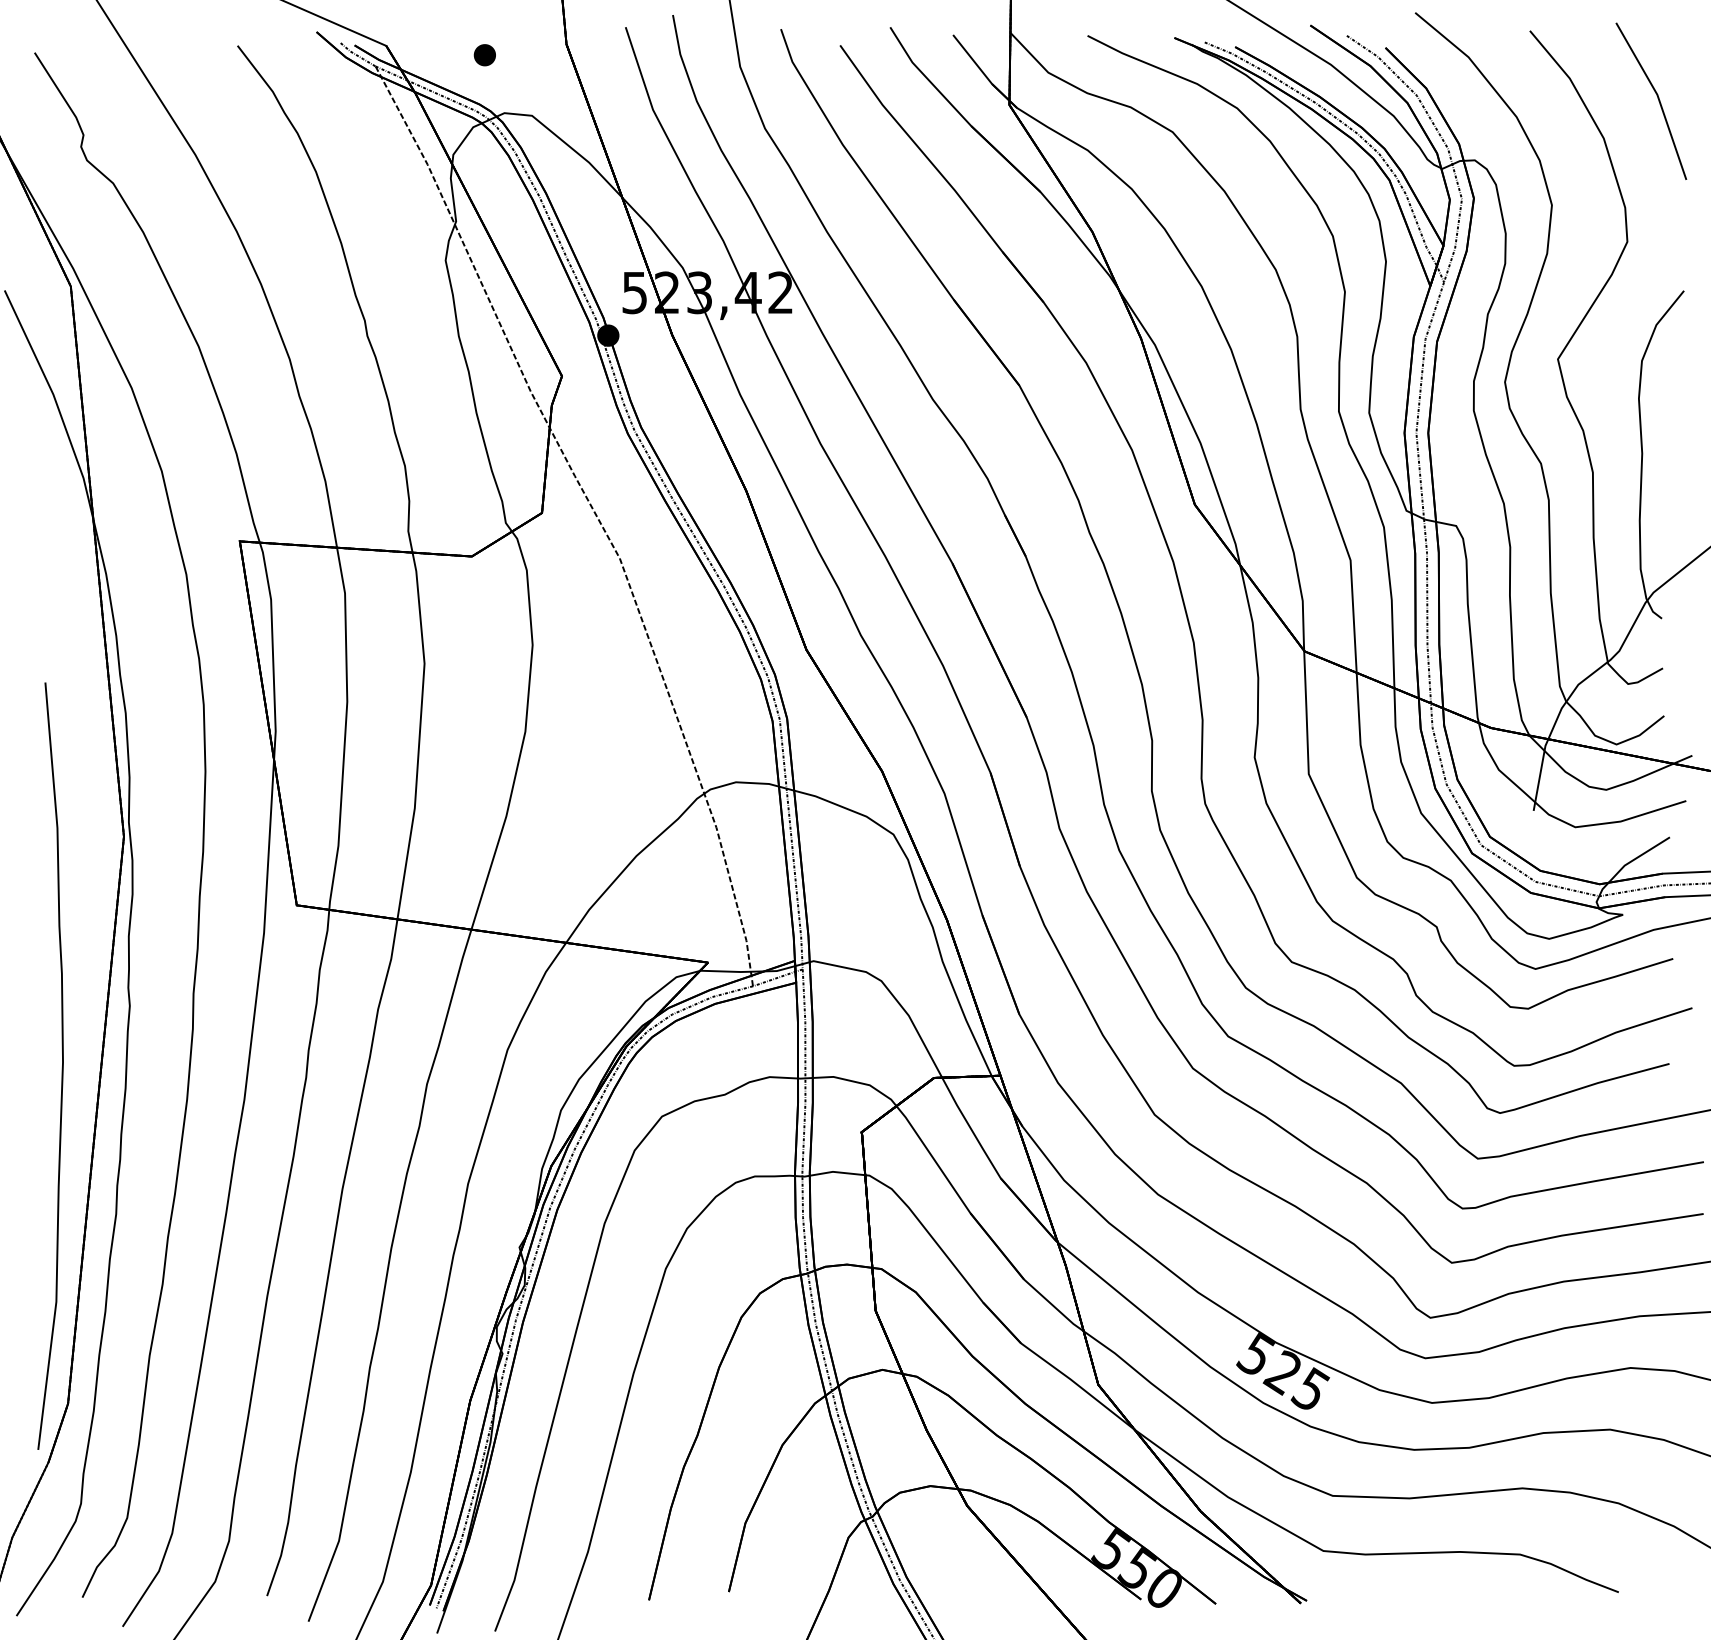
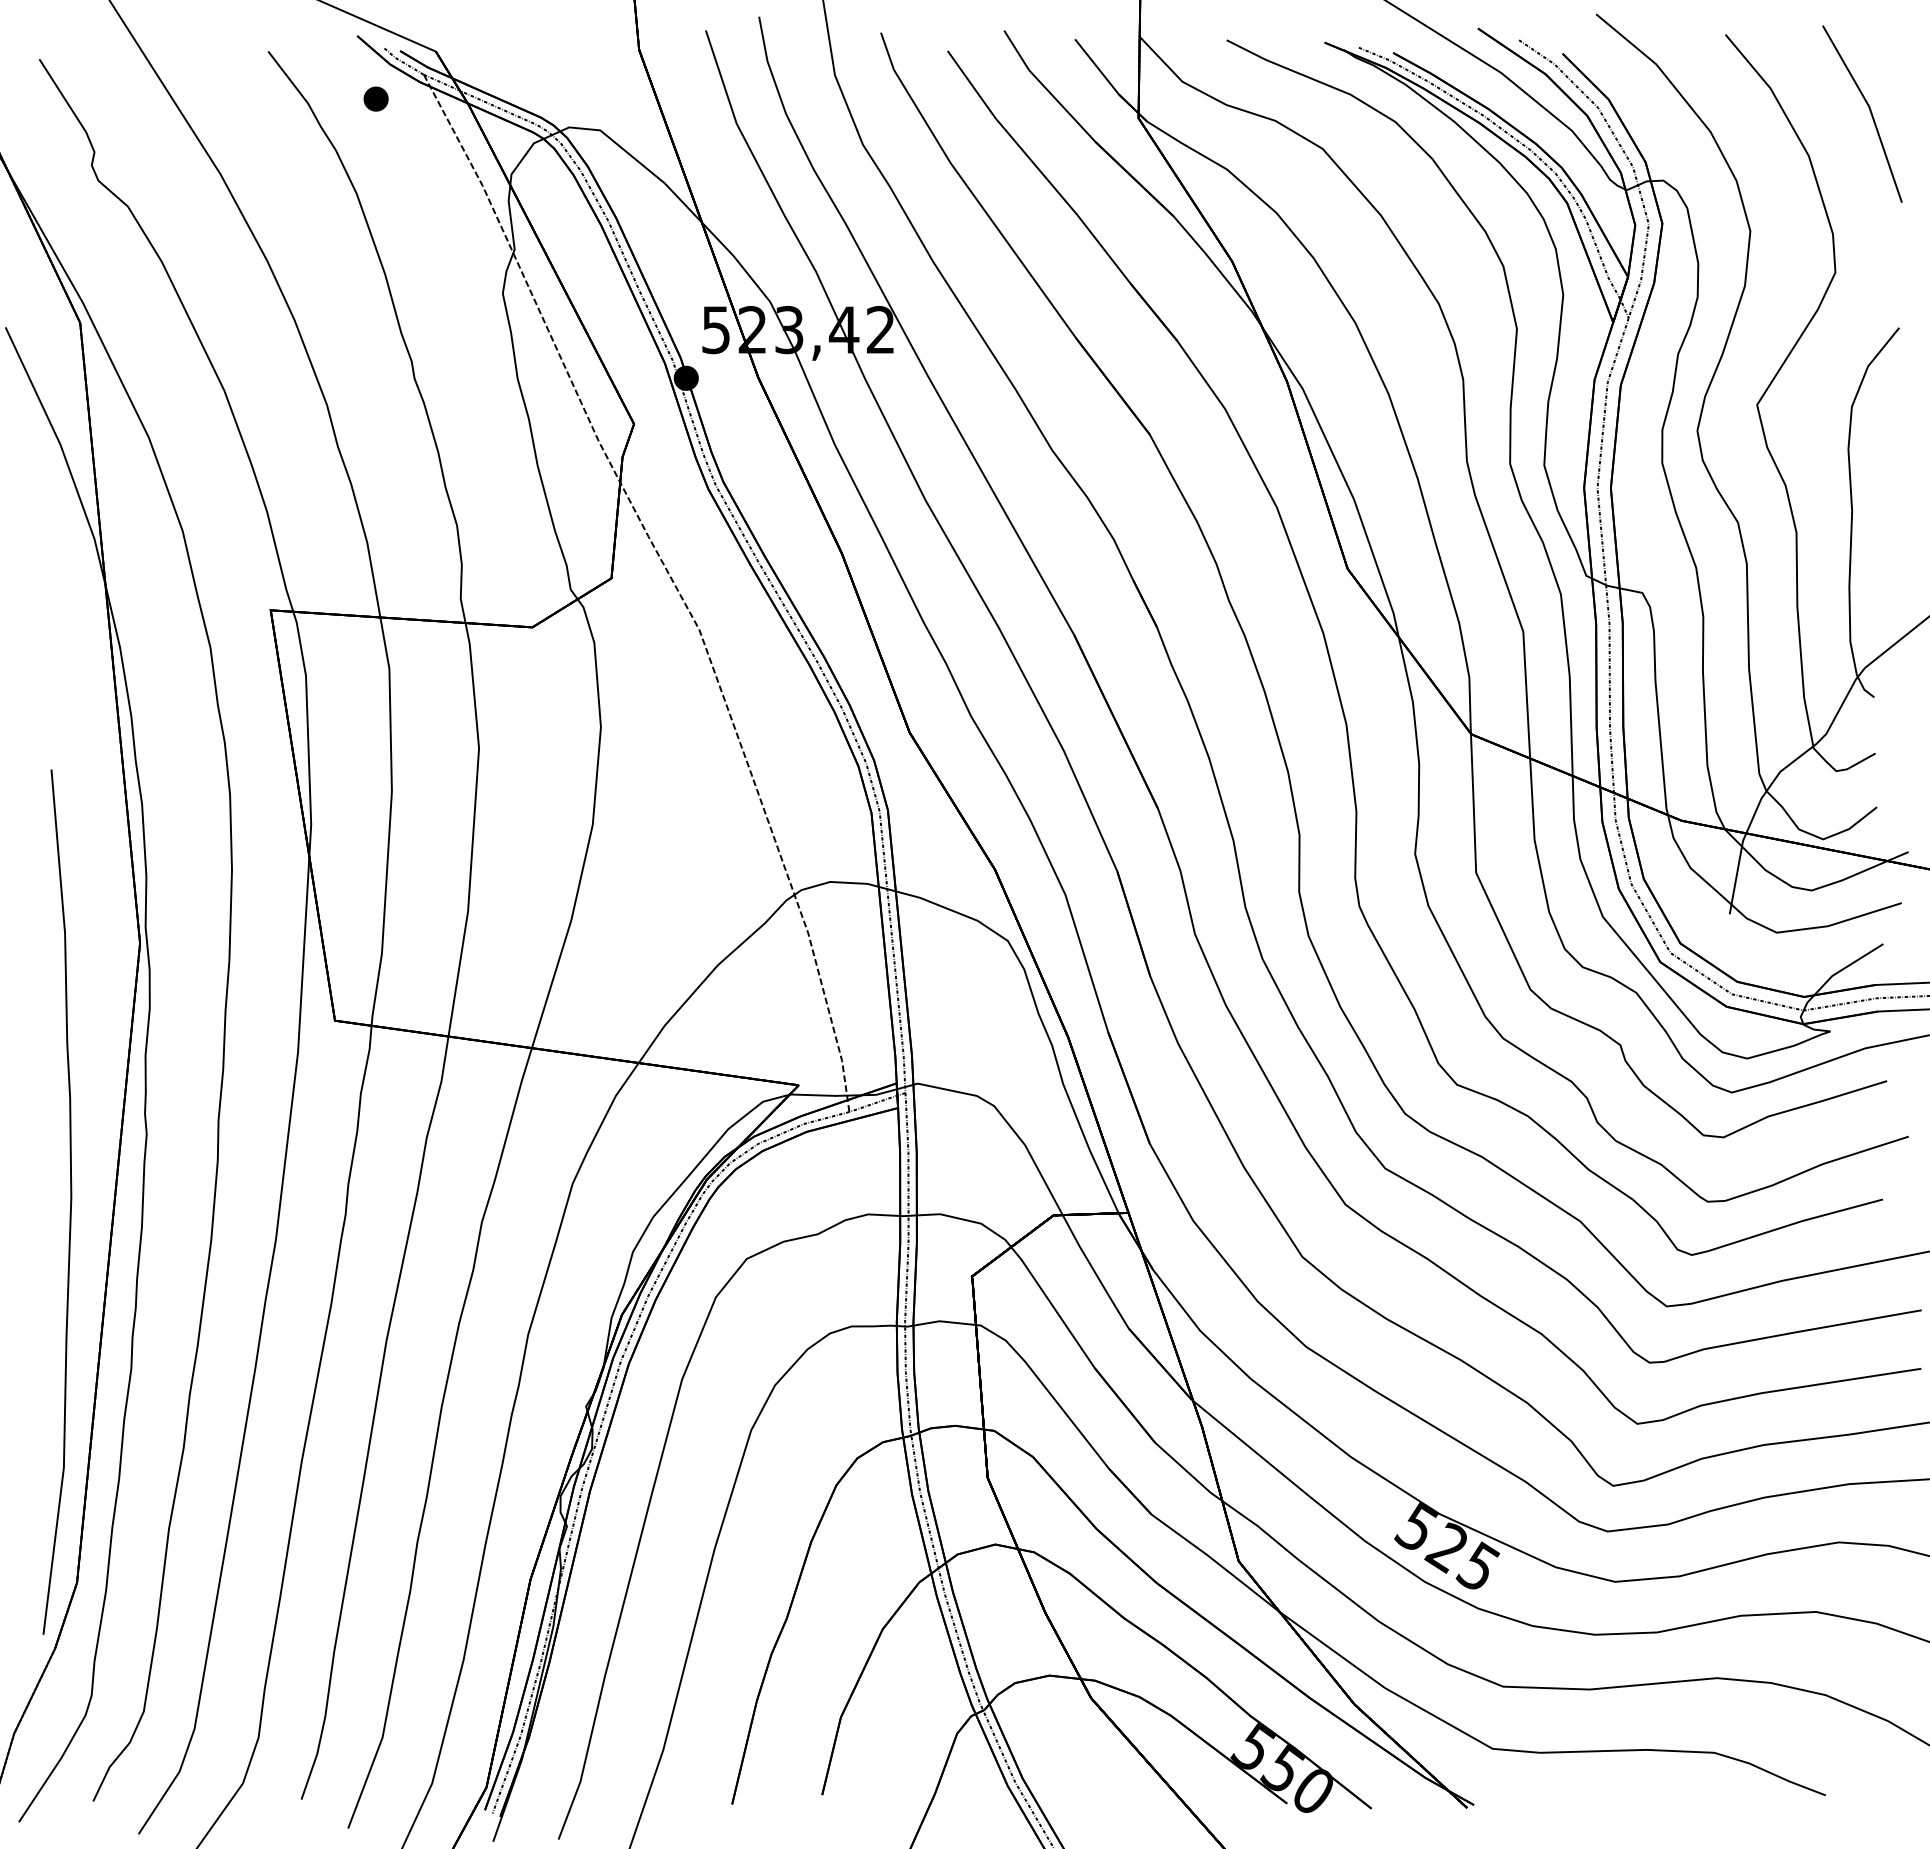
part: (484, 54) -> (375, 98), moved

